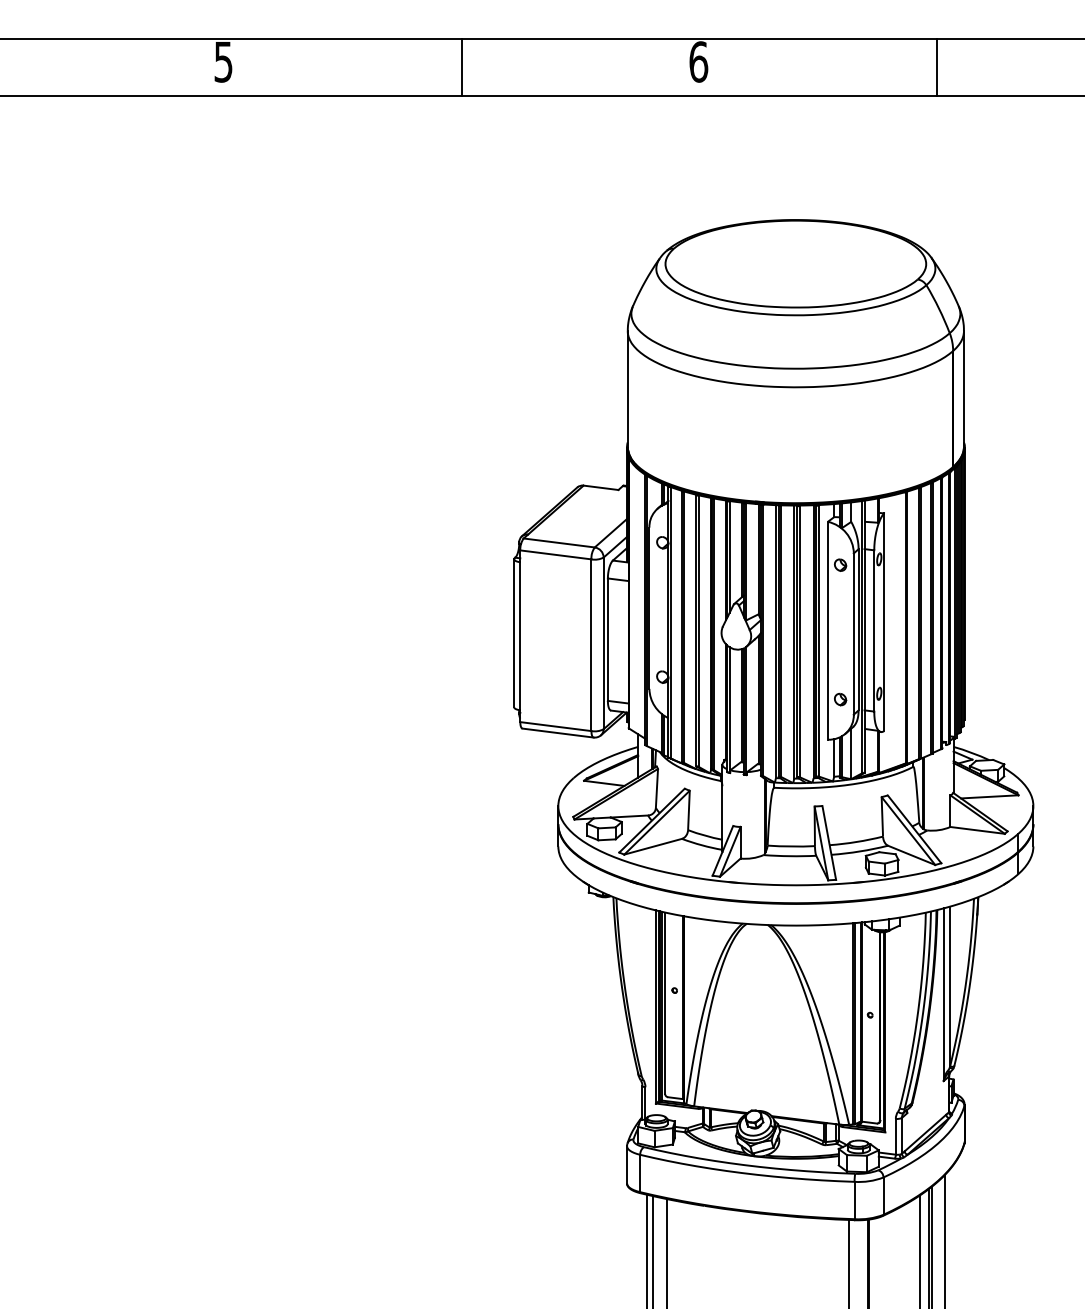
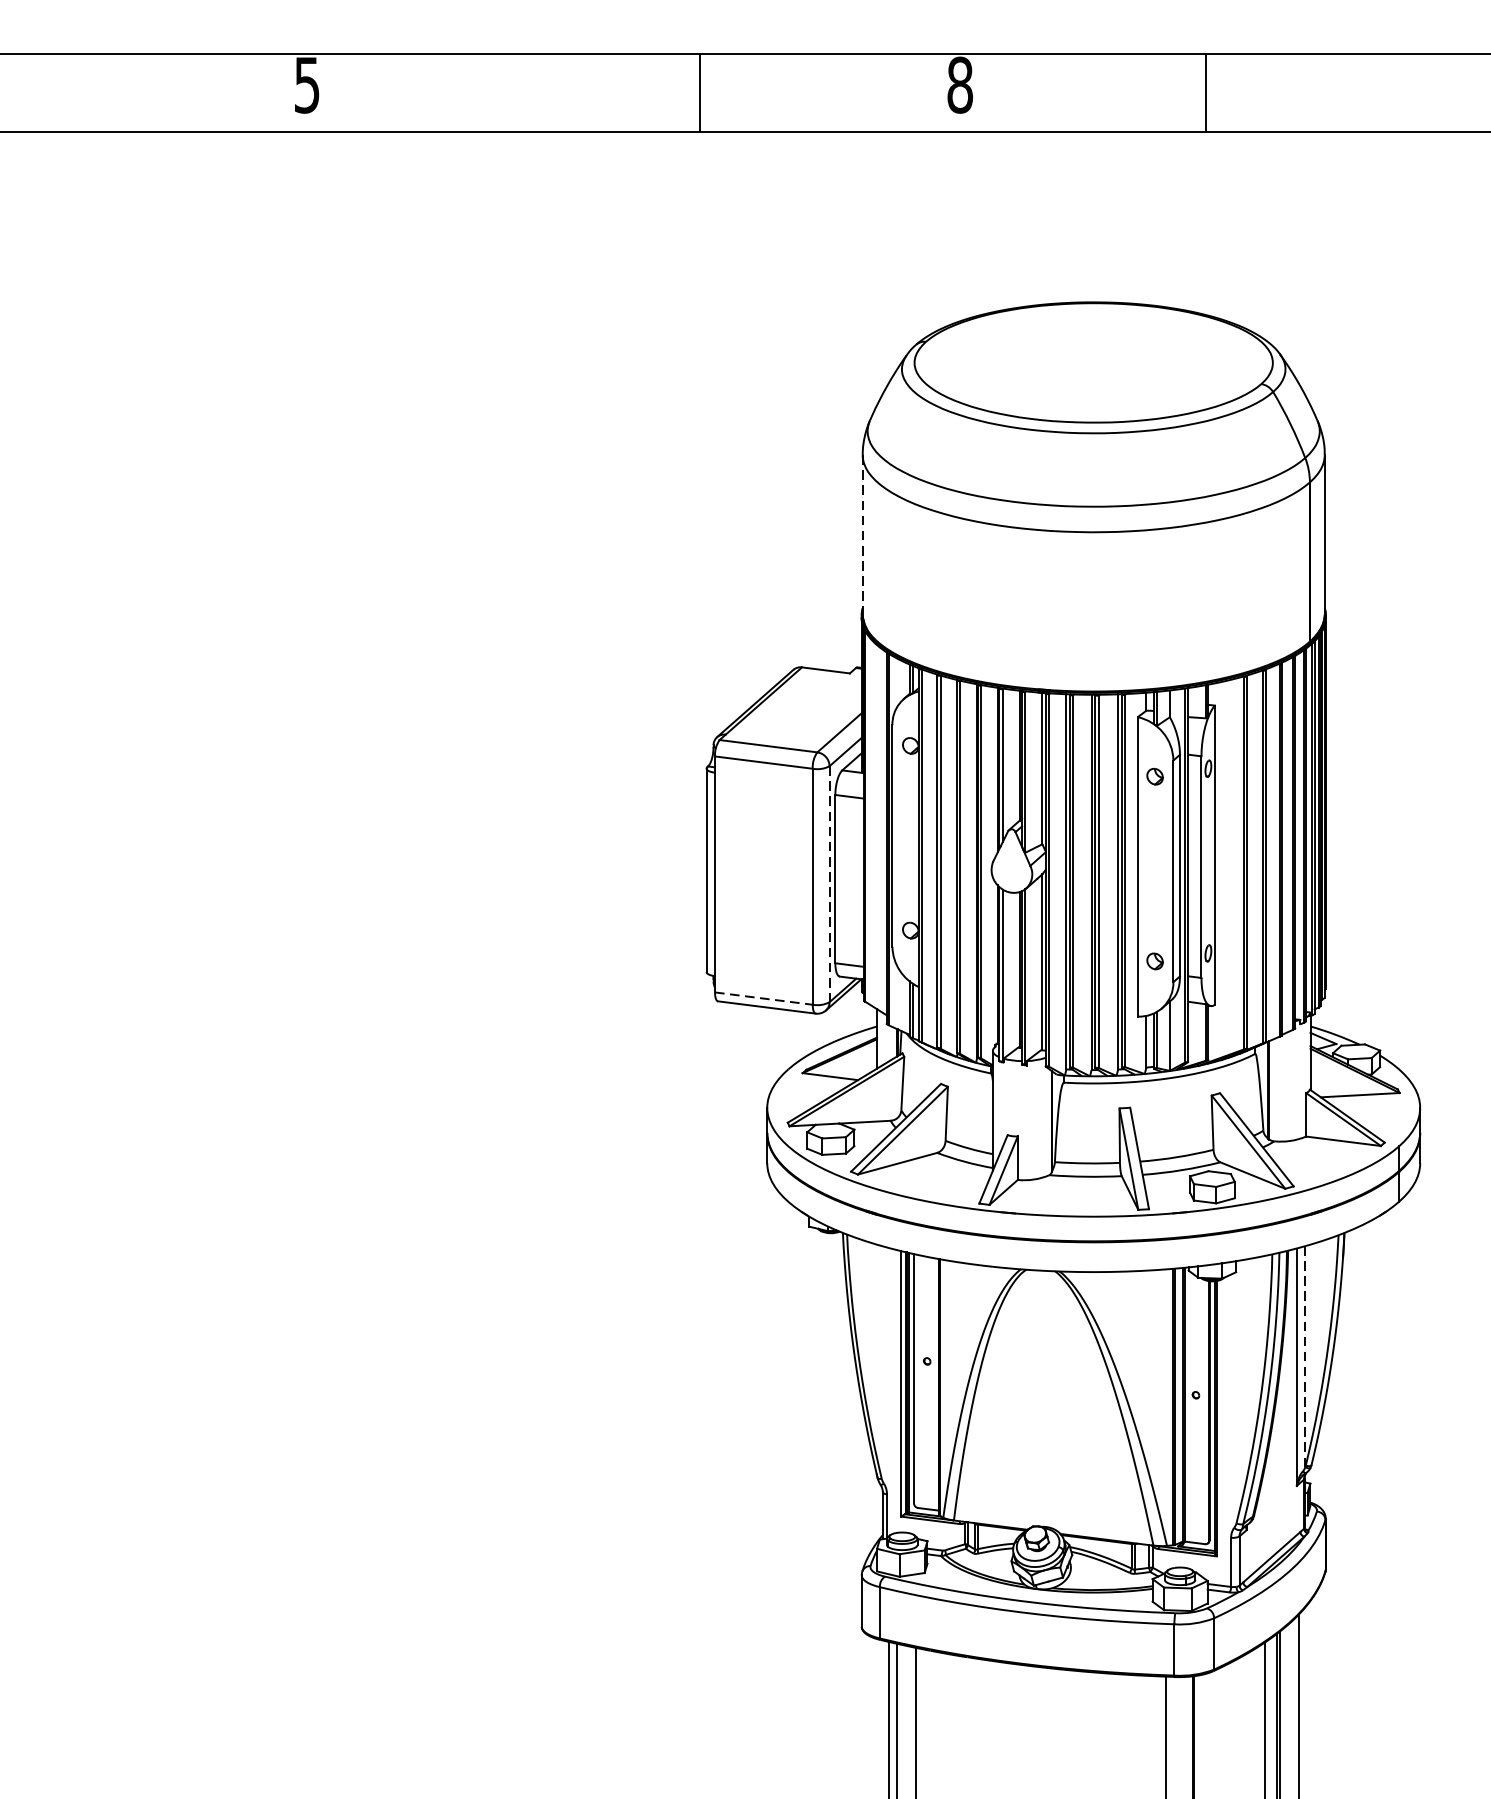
text: (698, 61) -> (959, 84), 6 -> 8
line: (461, 67) -> (700, 92), moved
line: (936, 67) -> (1205, 92), moved
line: (627, 389) -> (862, 535), solid -> dashed
line: (603, 643) -> (829, 884), solid -> dashed
line: (555, 726) -> (763, 998), solid -> dashed
line: (949, 986) -> (1304, 1355), solid -> dashed

